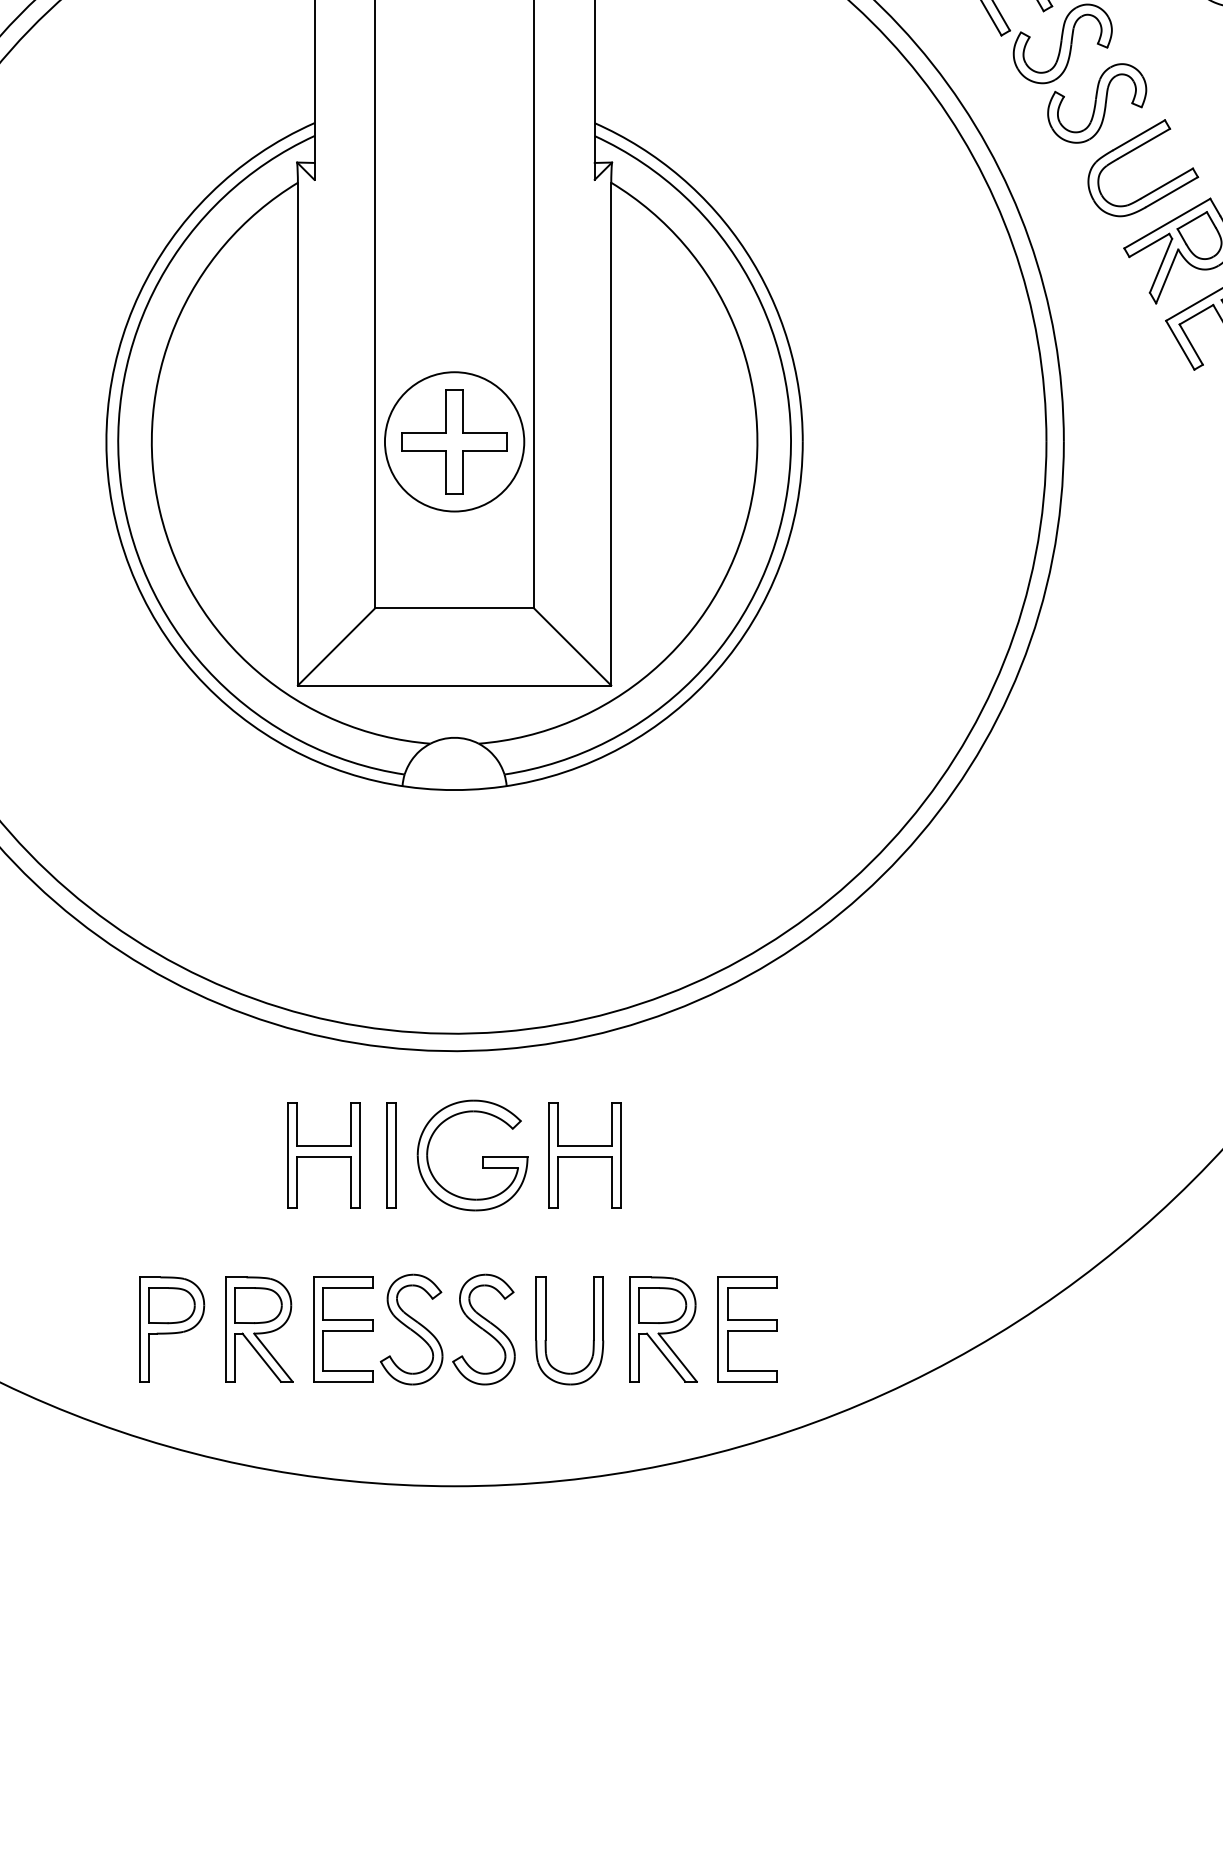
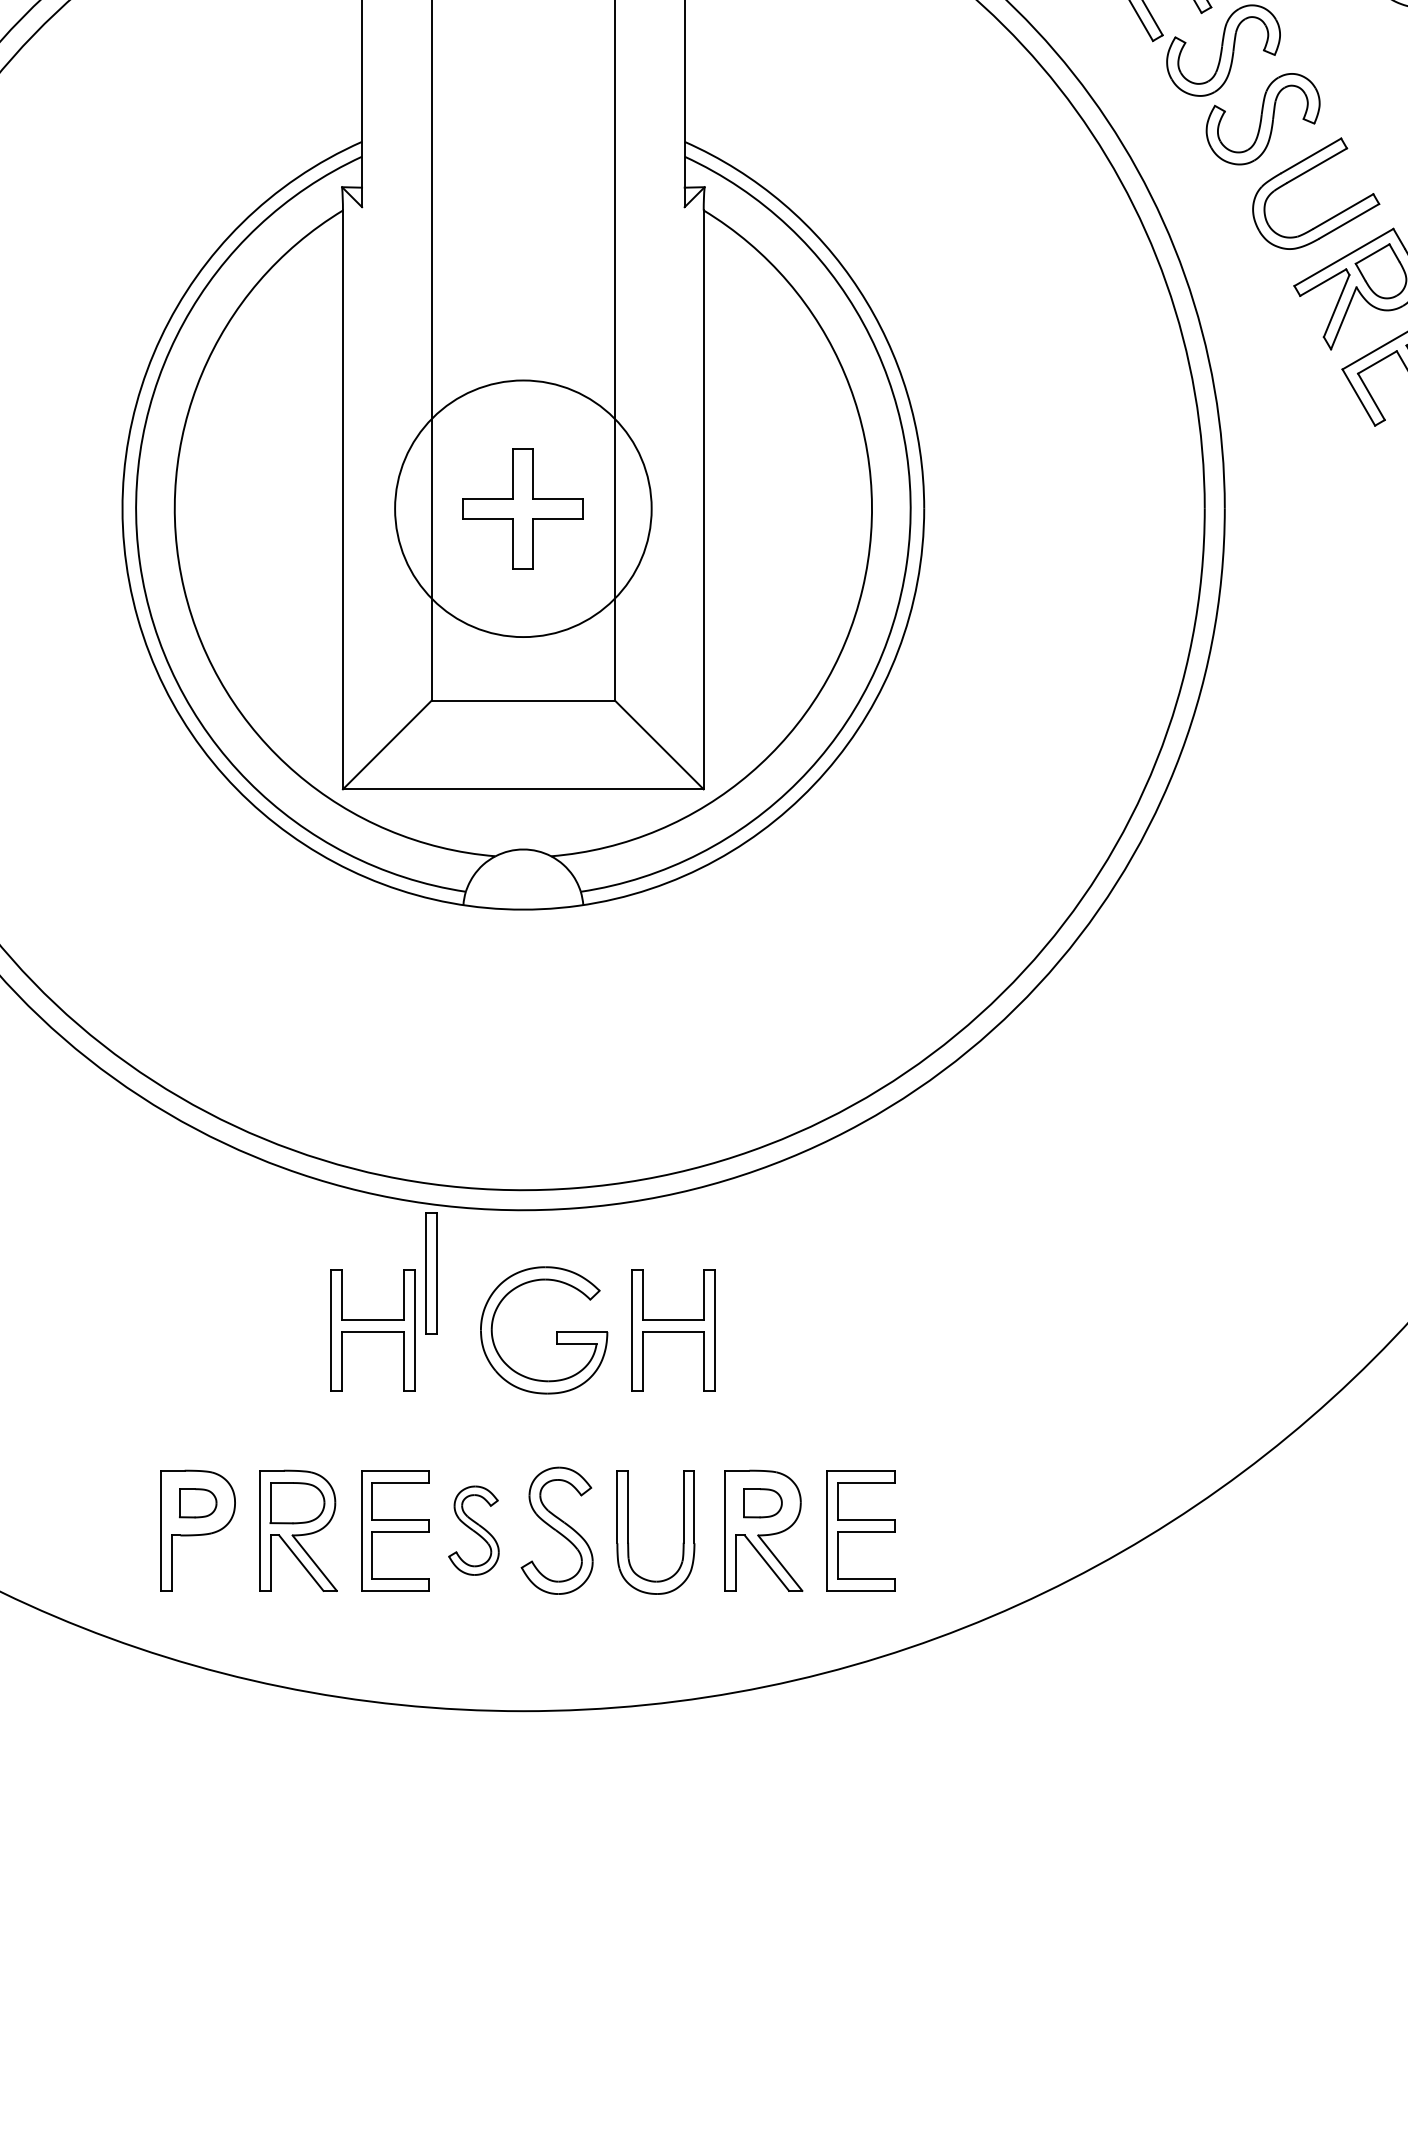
circle: (454, 441) -> (523, 508), size x1.6
part: (391, 1155) -> (431, 1273), moved
part: (172, 1305) -> (198, 1503), size x0.7
part: (662, 1305) -> (762, 1503), size x0.7
part: (411, 1329) -> (473, 1530), size x0.7

